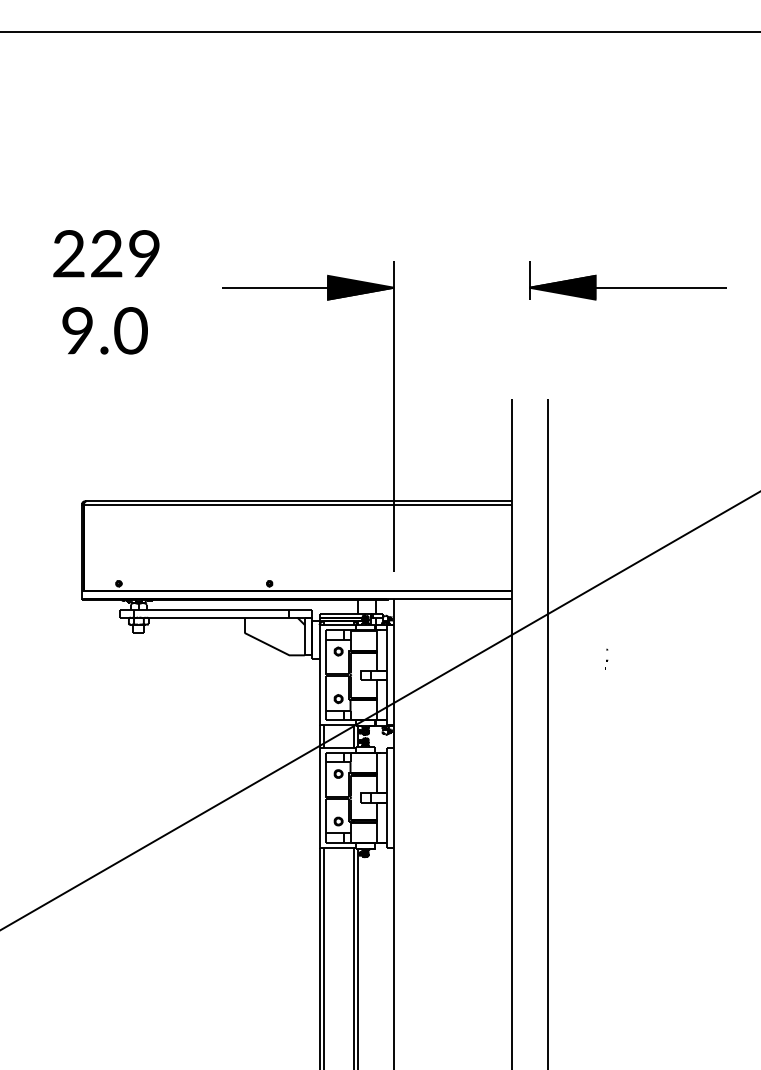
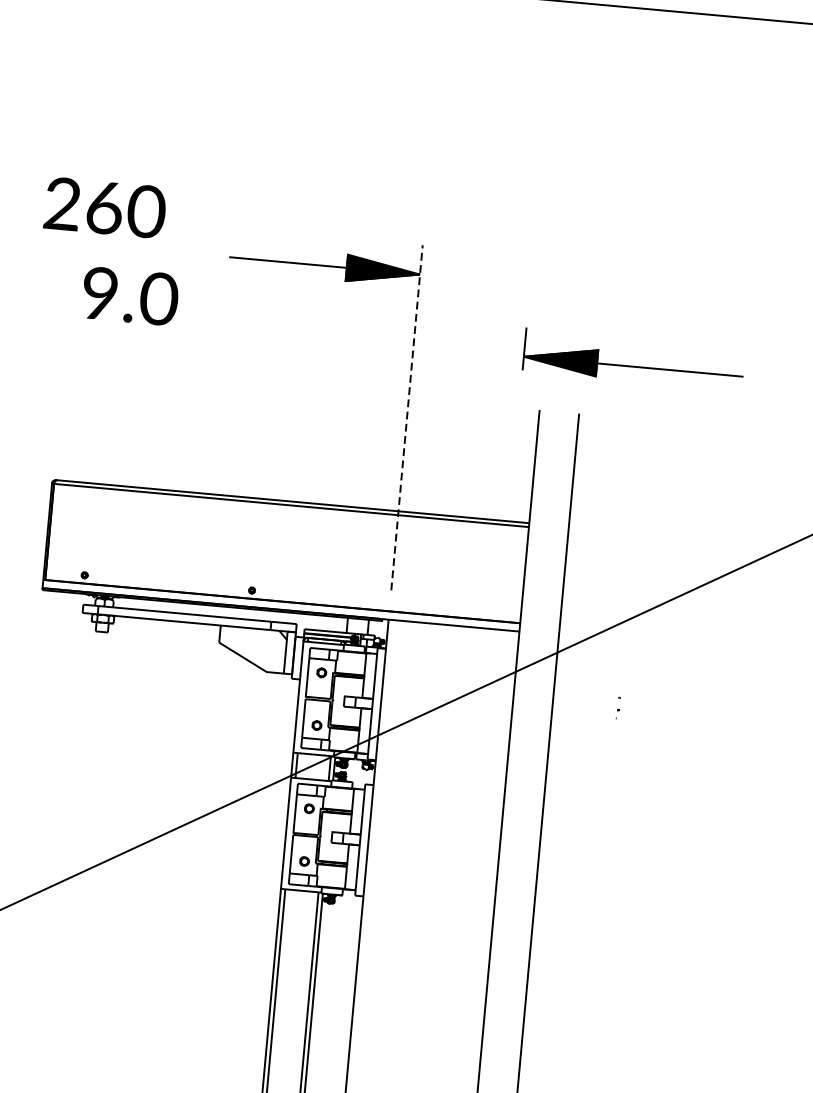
text: (126, 253) -> (126, 209), 229 -> 260
part: (627, 287) -> (632, 366), moved
text: (104, 330) -> (129, 295), moved
line: (394, 416) -> (407, 417), solid -> dashed

